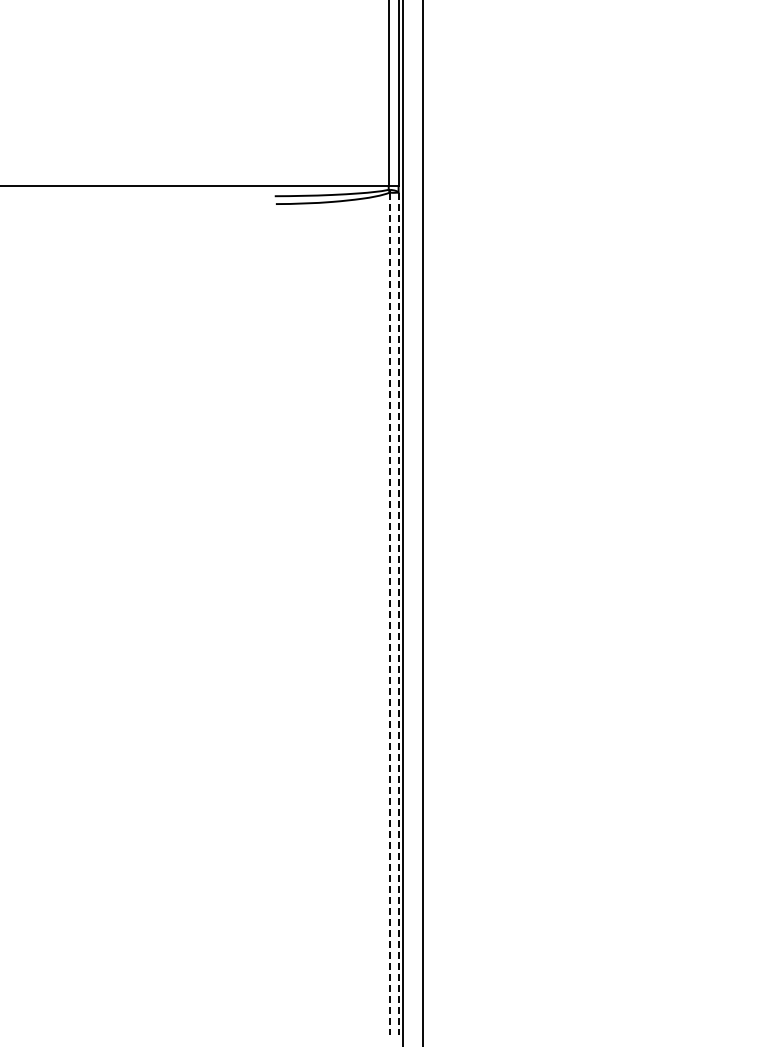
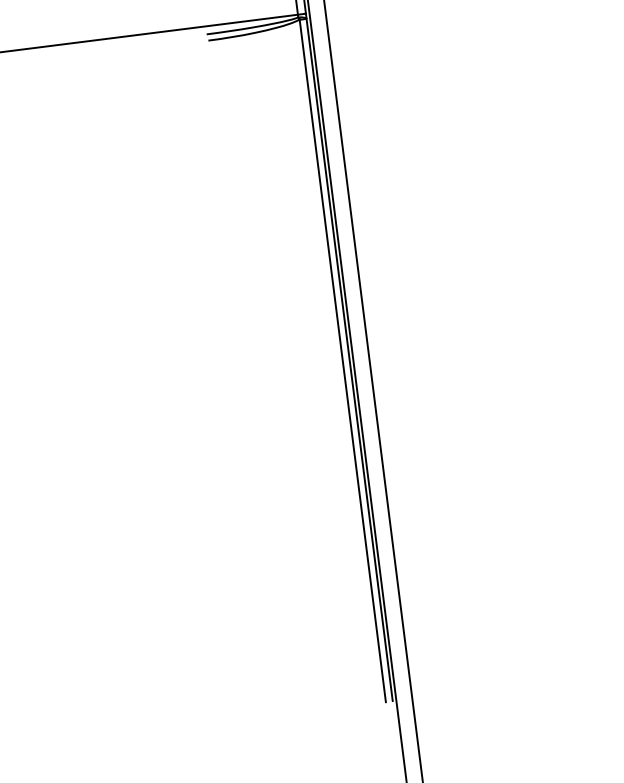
line: (390, 614) -> (343, 361), dashed -> solid
line: (398, 614) -> (349, 360), dashed -> solid

